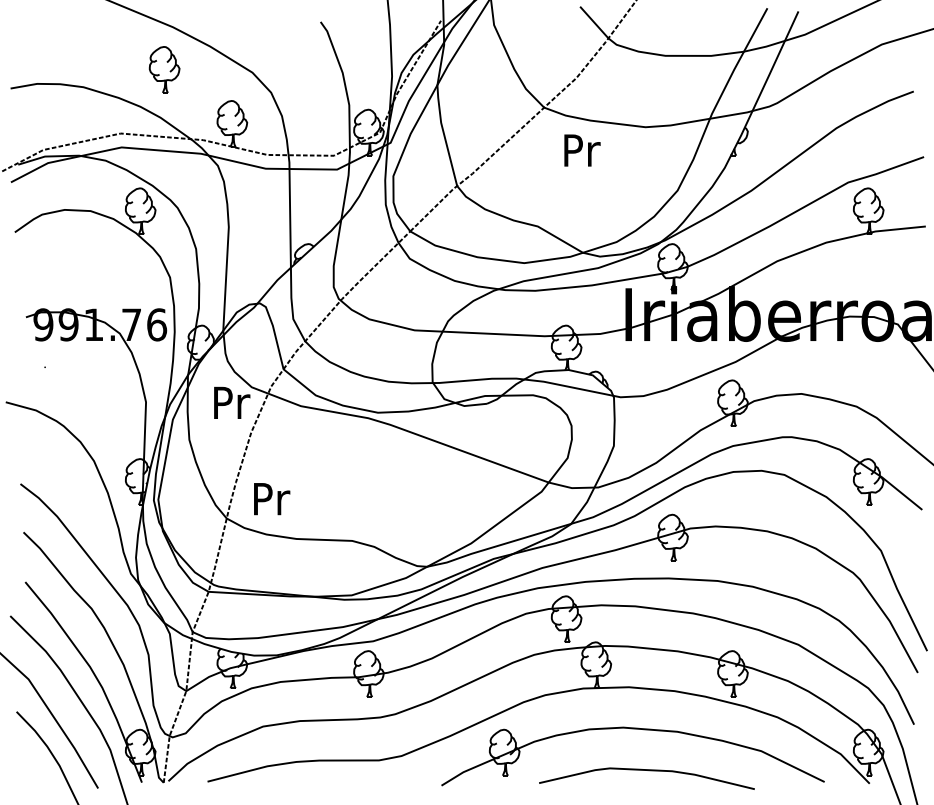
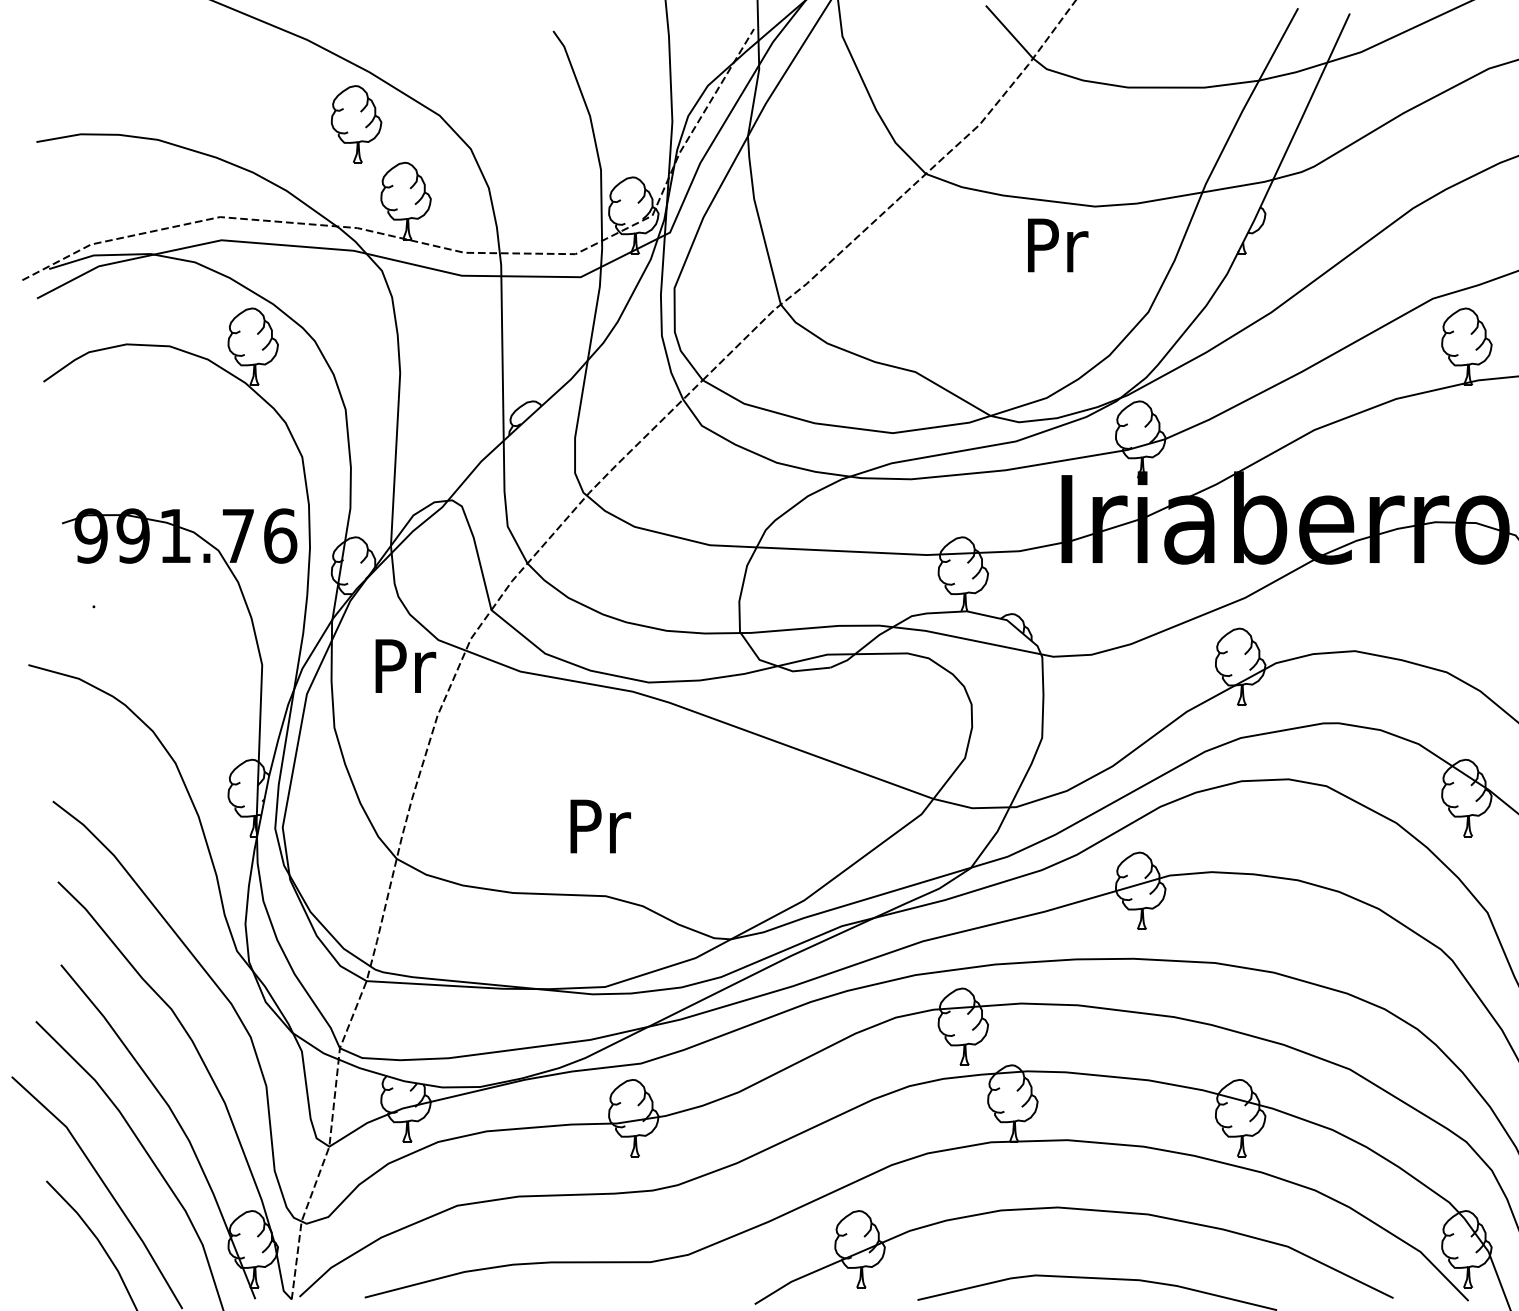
part: (164, 69) -> (356, 123), moved
text: (582, 150) -> (1058, 245), moved
text: (272, 499) -> (601, 827), moved

